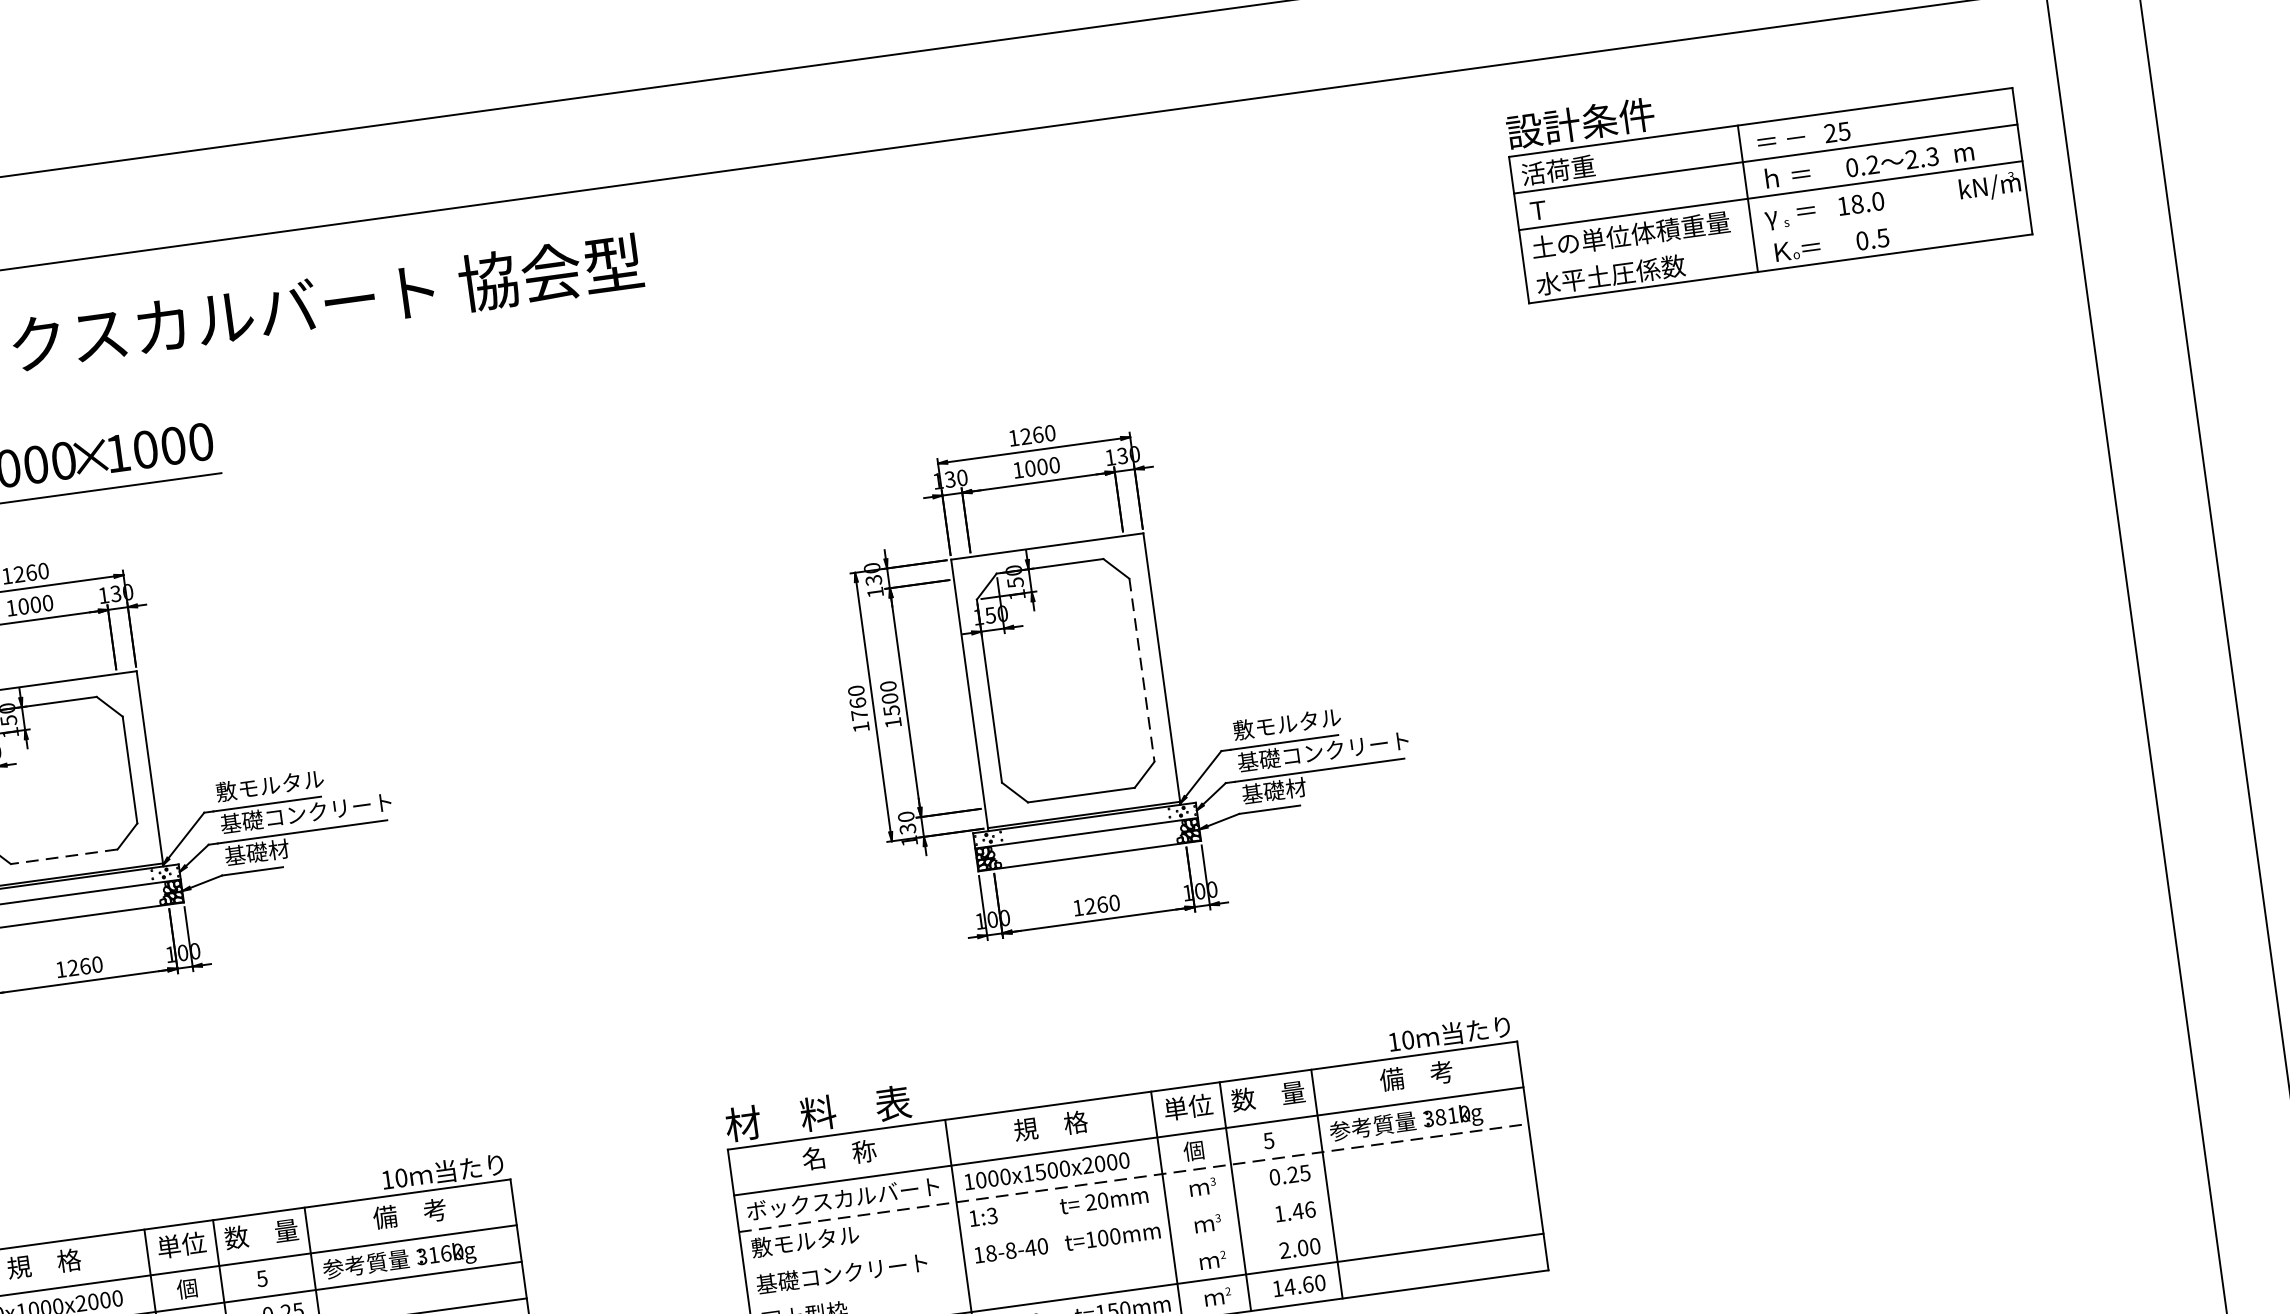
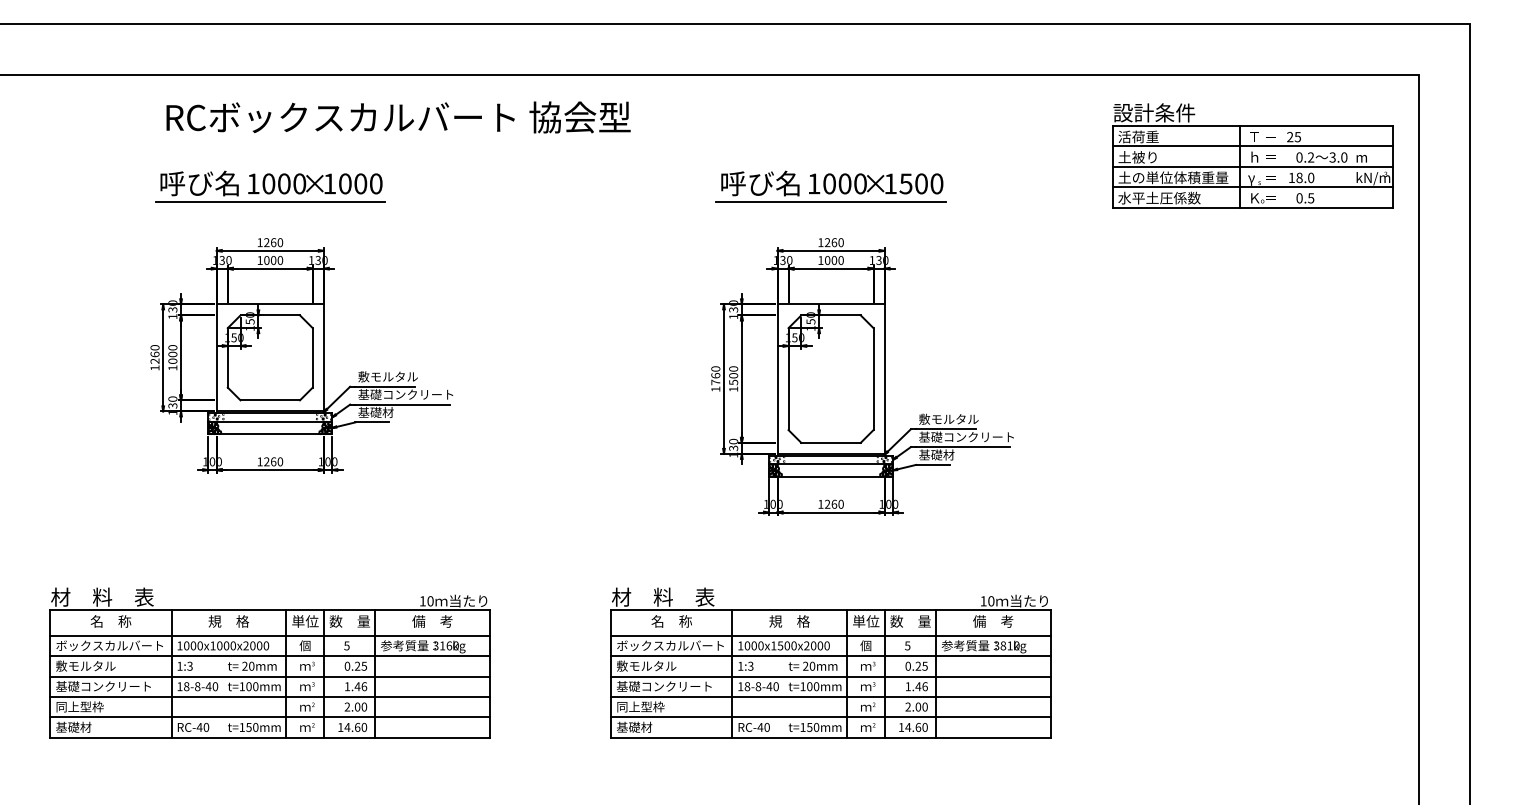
text: (1766, 141) -> (1254, 136), ＝ -> Ｔ
text: (1922, 158) -> (1338, 157), 2.3 -> 3.0
text: (1561, 207) -> (1137, 157), Ｔ -> 土被り
line: (1775, 233) -> (1252, 187), added
part: (1017, 335) -> (830, 186), added
line: (1142, 670) -> (873, 379), dashed -> solid
line: (64, 856) -> (270, 400), dashed -> solid
line: (1134, 1178) -> (831, 656), dashed -> solid
line: (1137, 1214) -> (830, 676), added
line: (1142, 1250) -> (830, 696), added

